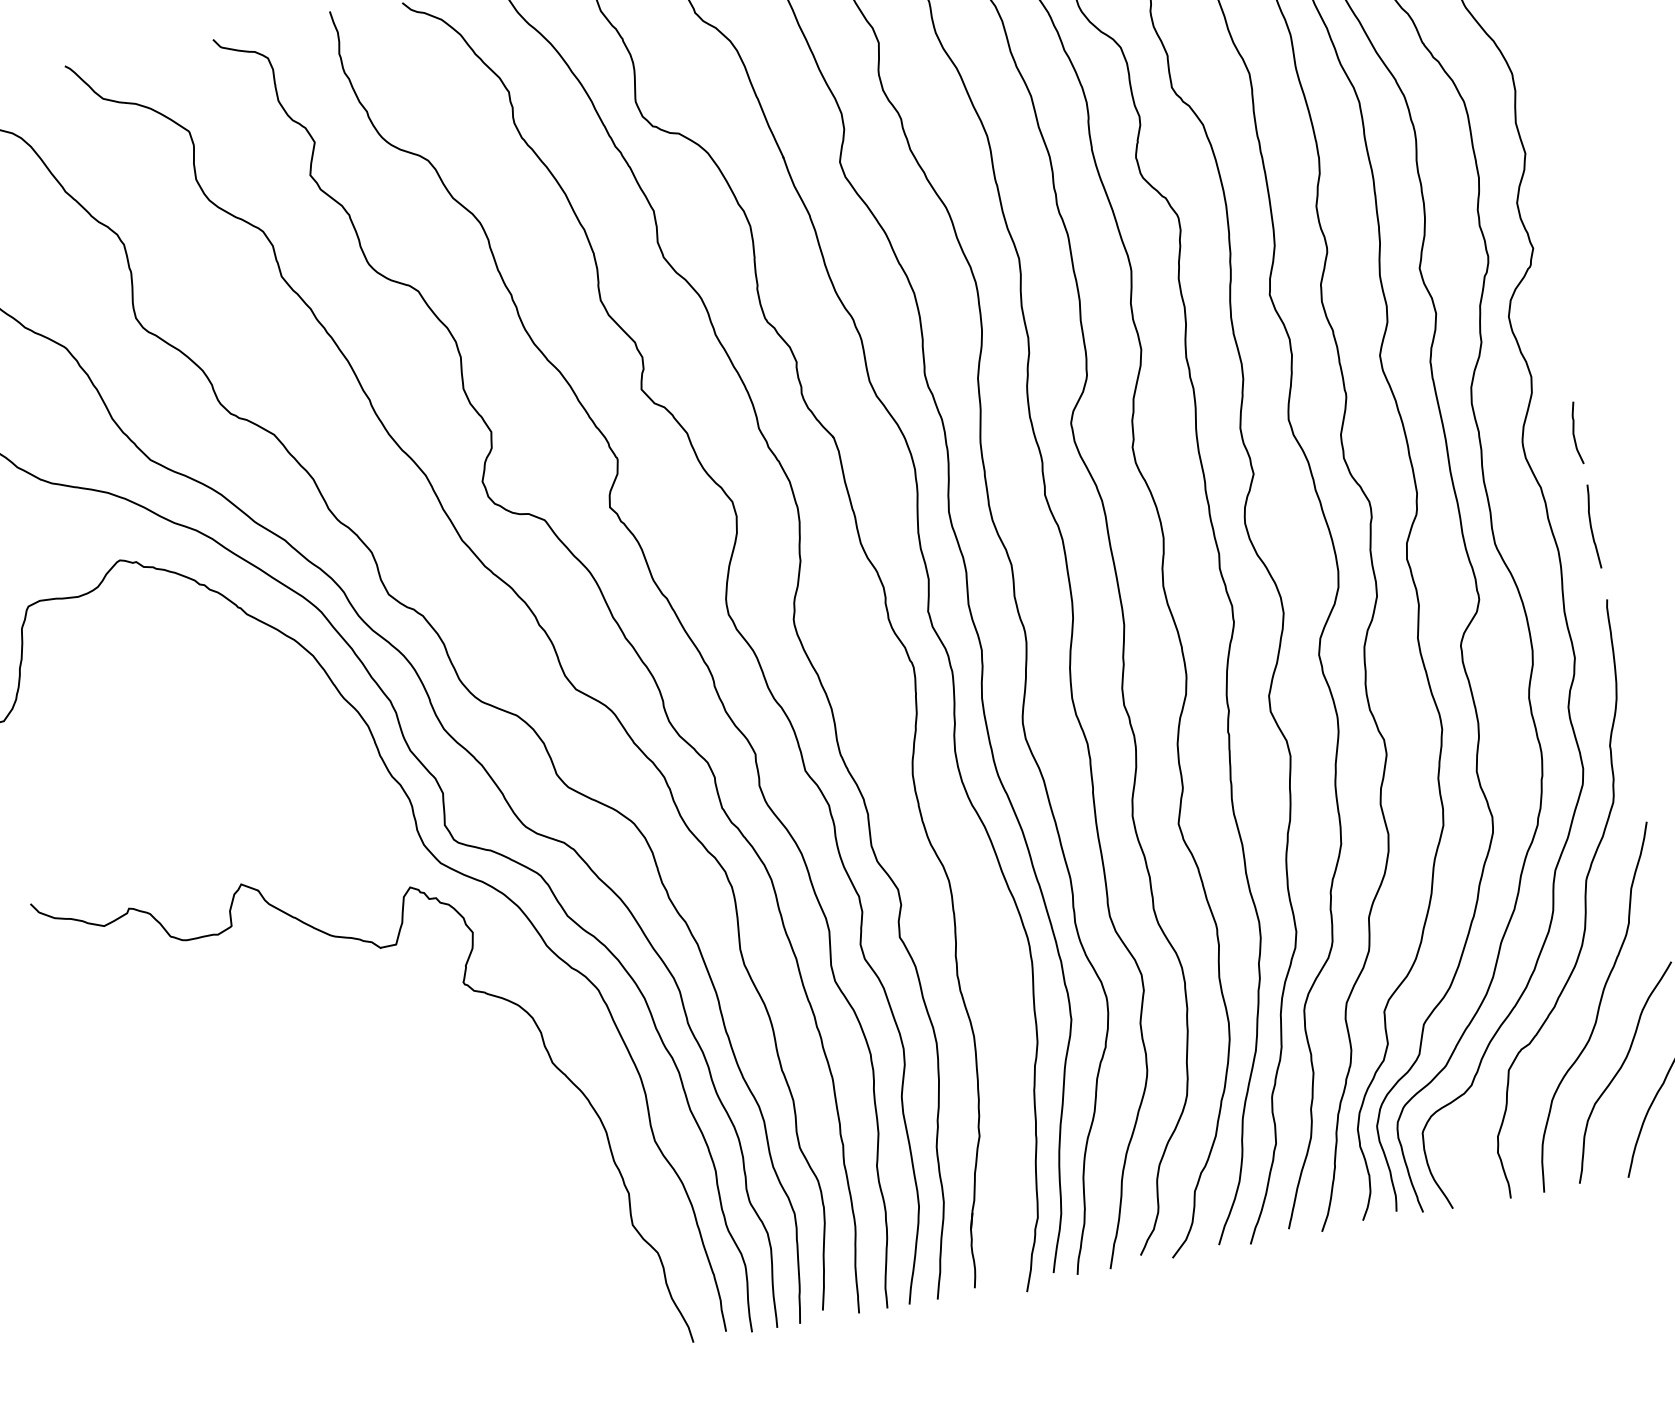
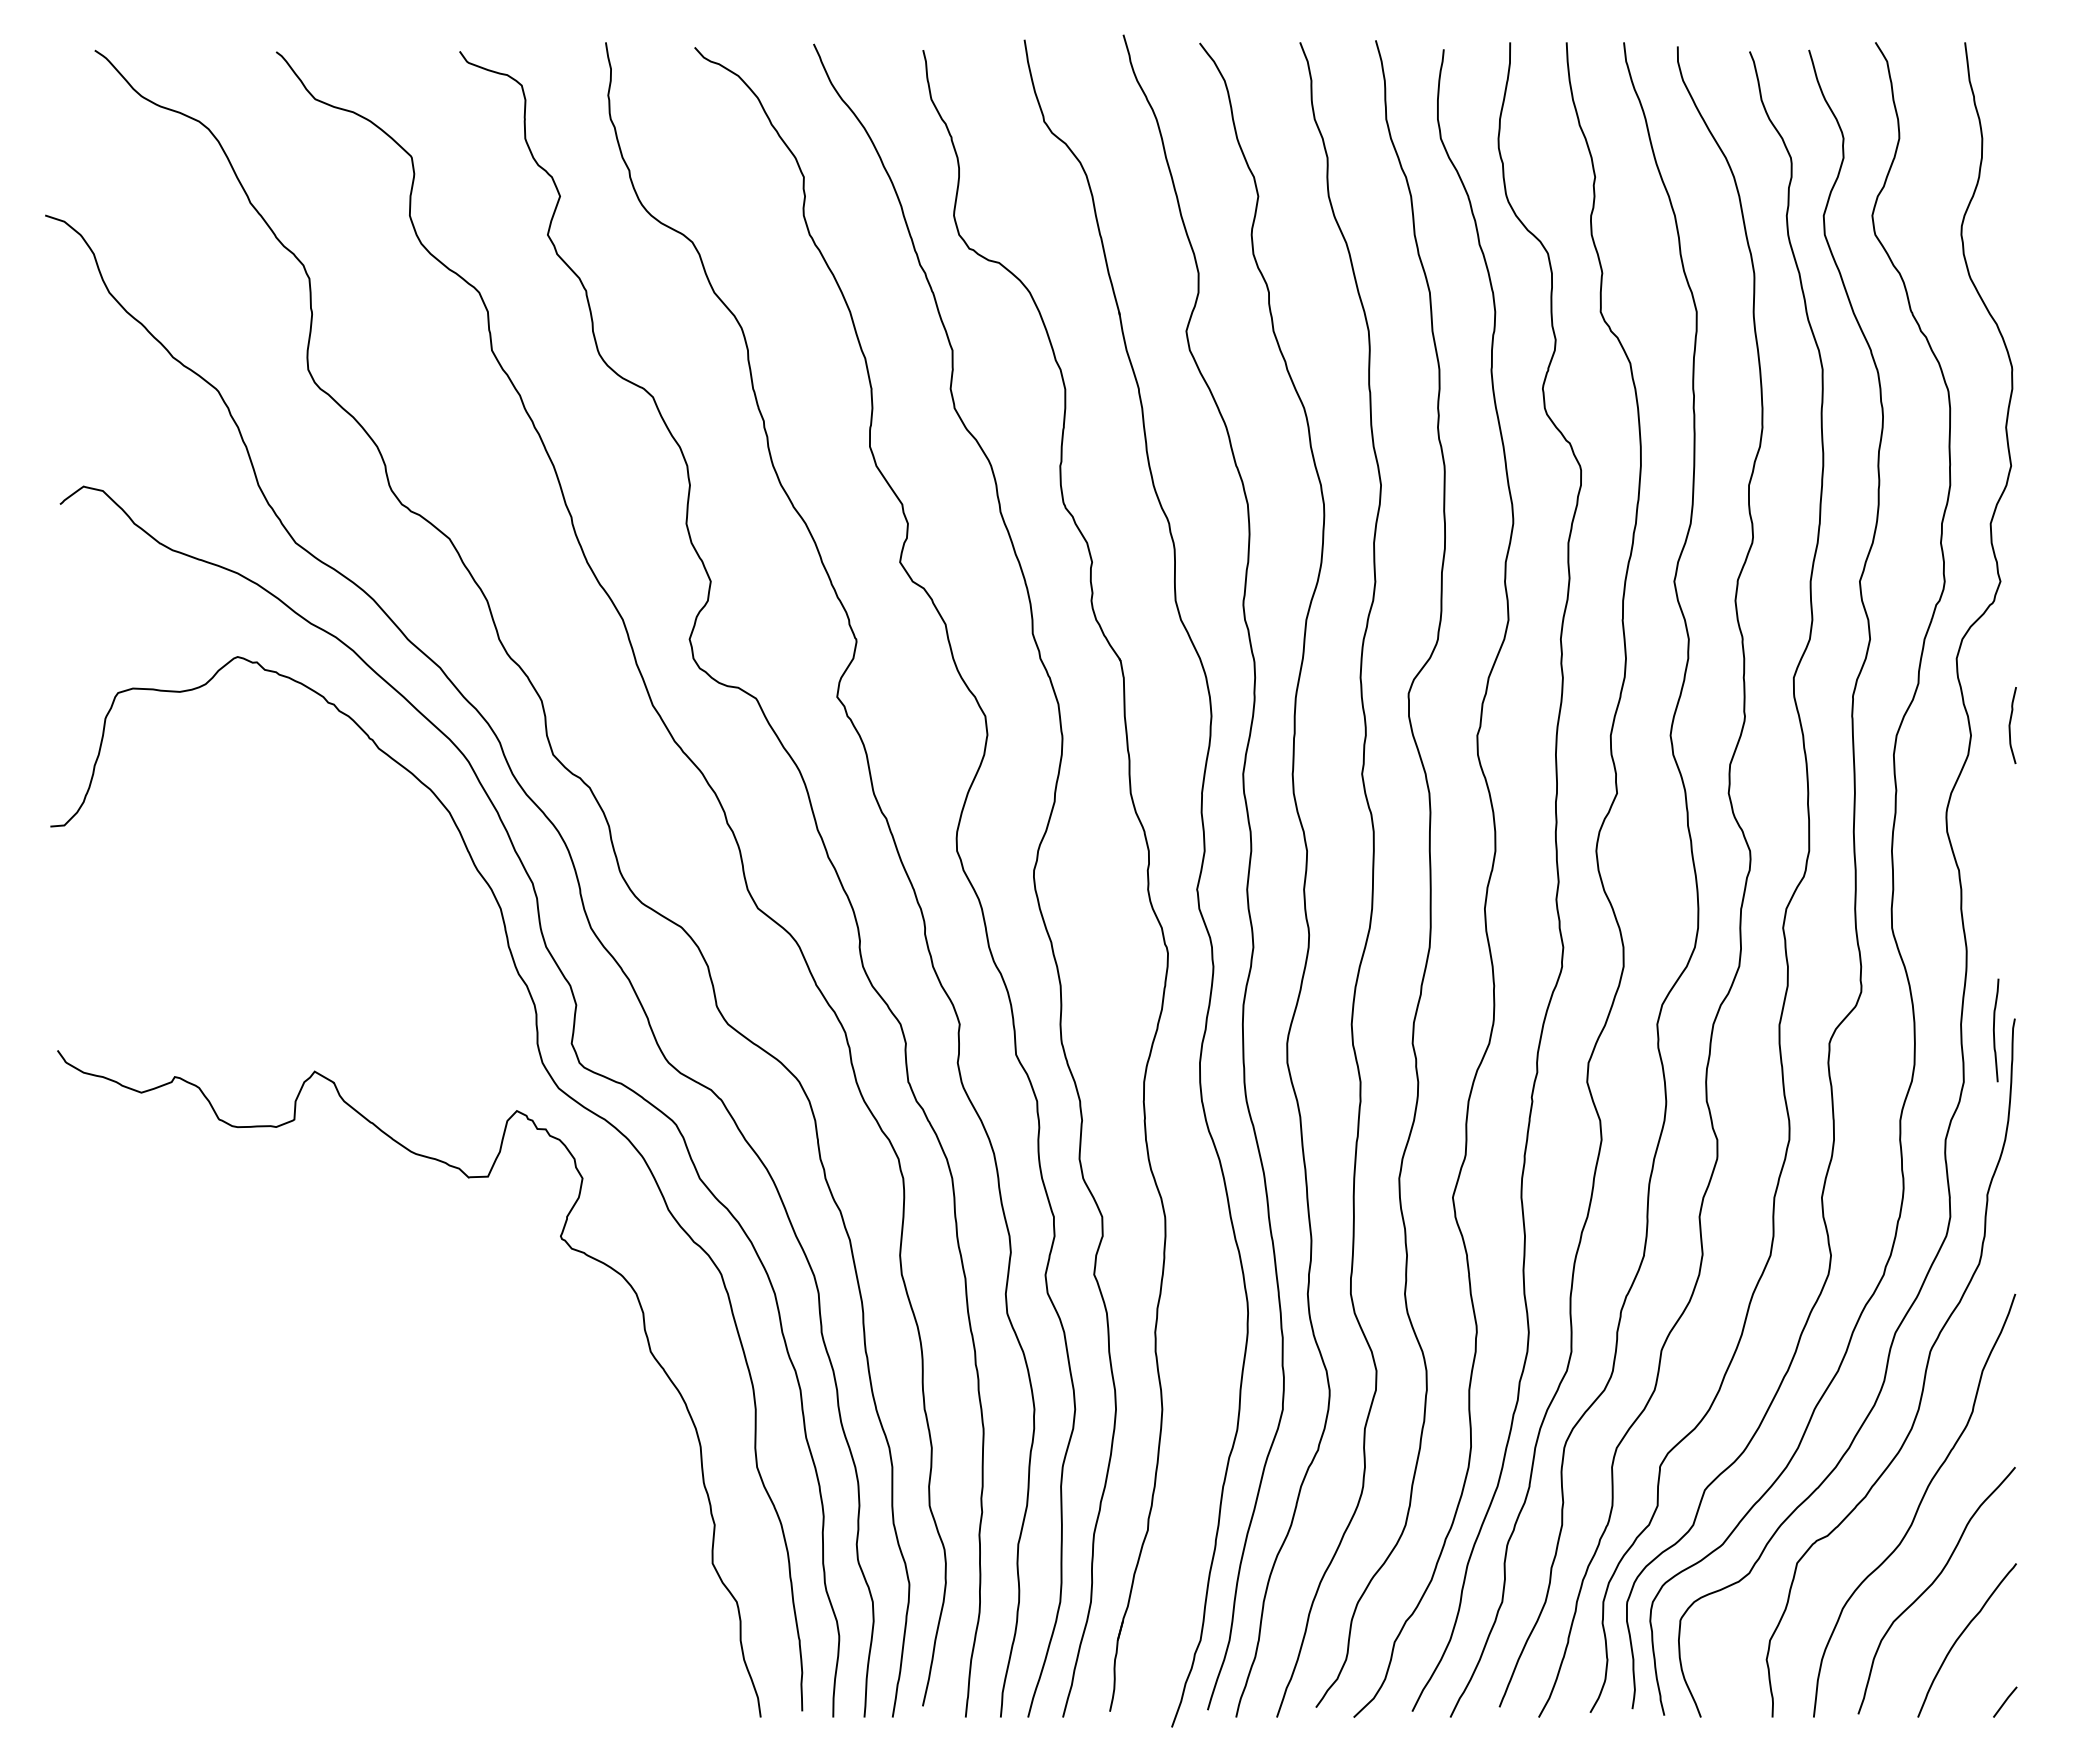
curve: (1574, 433) -> (2010, 725), moved
curve: (1591, 527) -> (1994, 1030), moved

